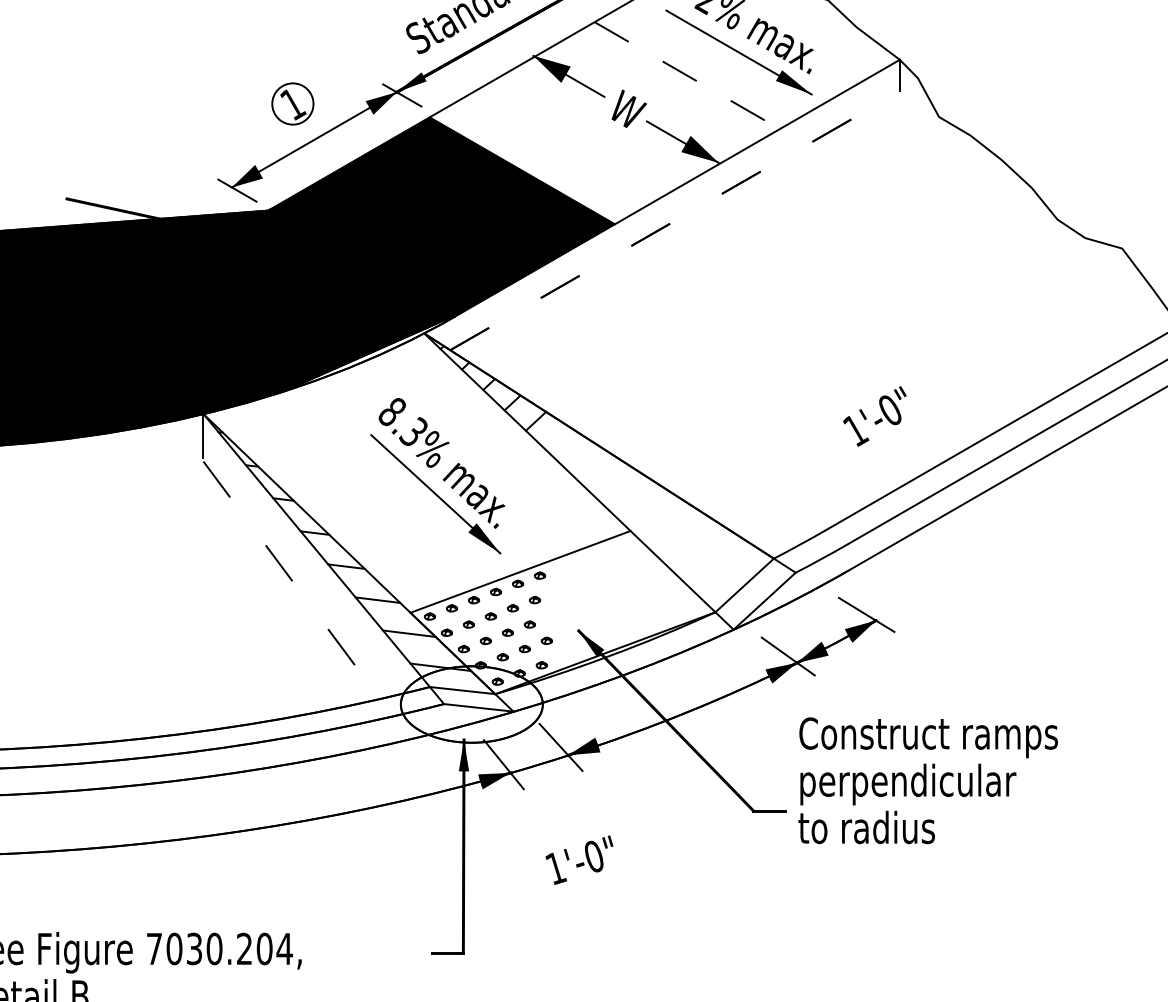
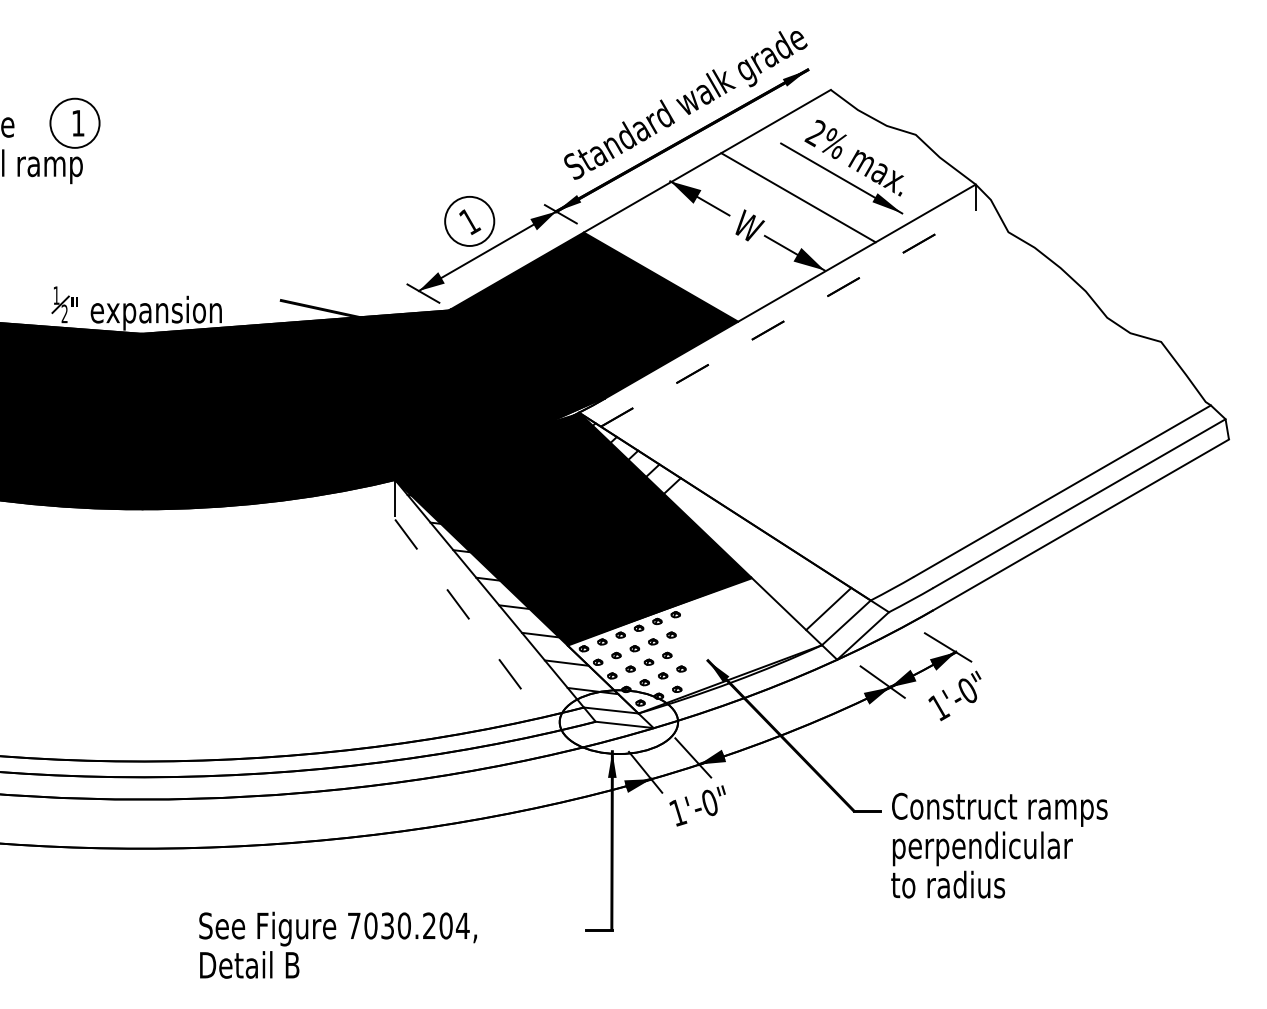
line: (687, 76) -> (798, 198), dashed -> solid
circle: (292, 102) -> (469, 220), size x1.43
text: (874, 415) -> (954, 695), moved
fill: (357, 472) -> (523, 528), added
line: (723, 568) -> (828, 608), added
text: (928, 780) -> (999, 845), moved
text: (579, 859) -> (697, 805), moved

